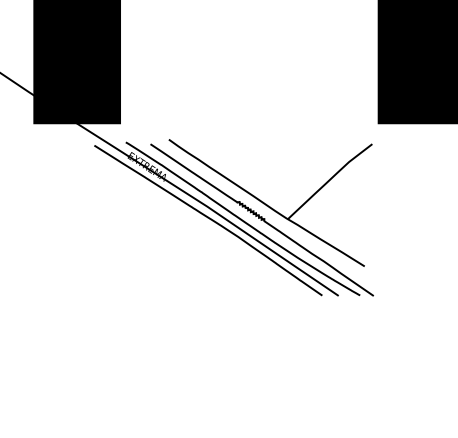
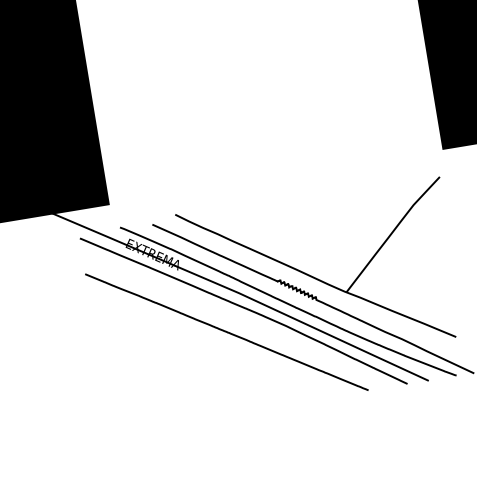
line: (192, 234) -> (226, 332), added

